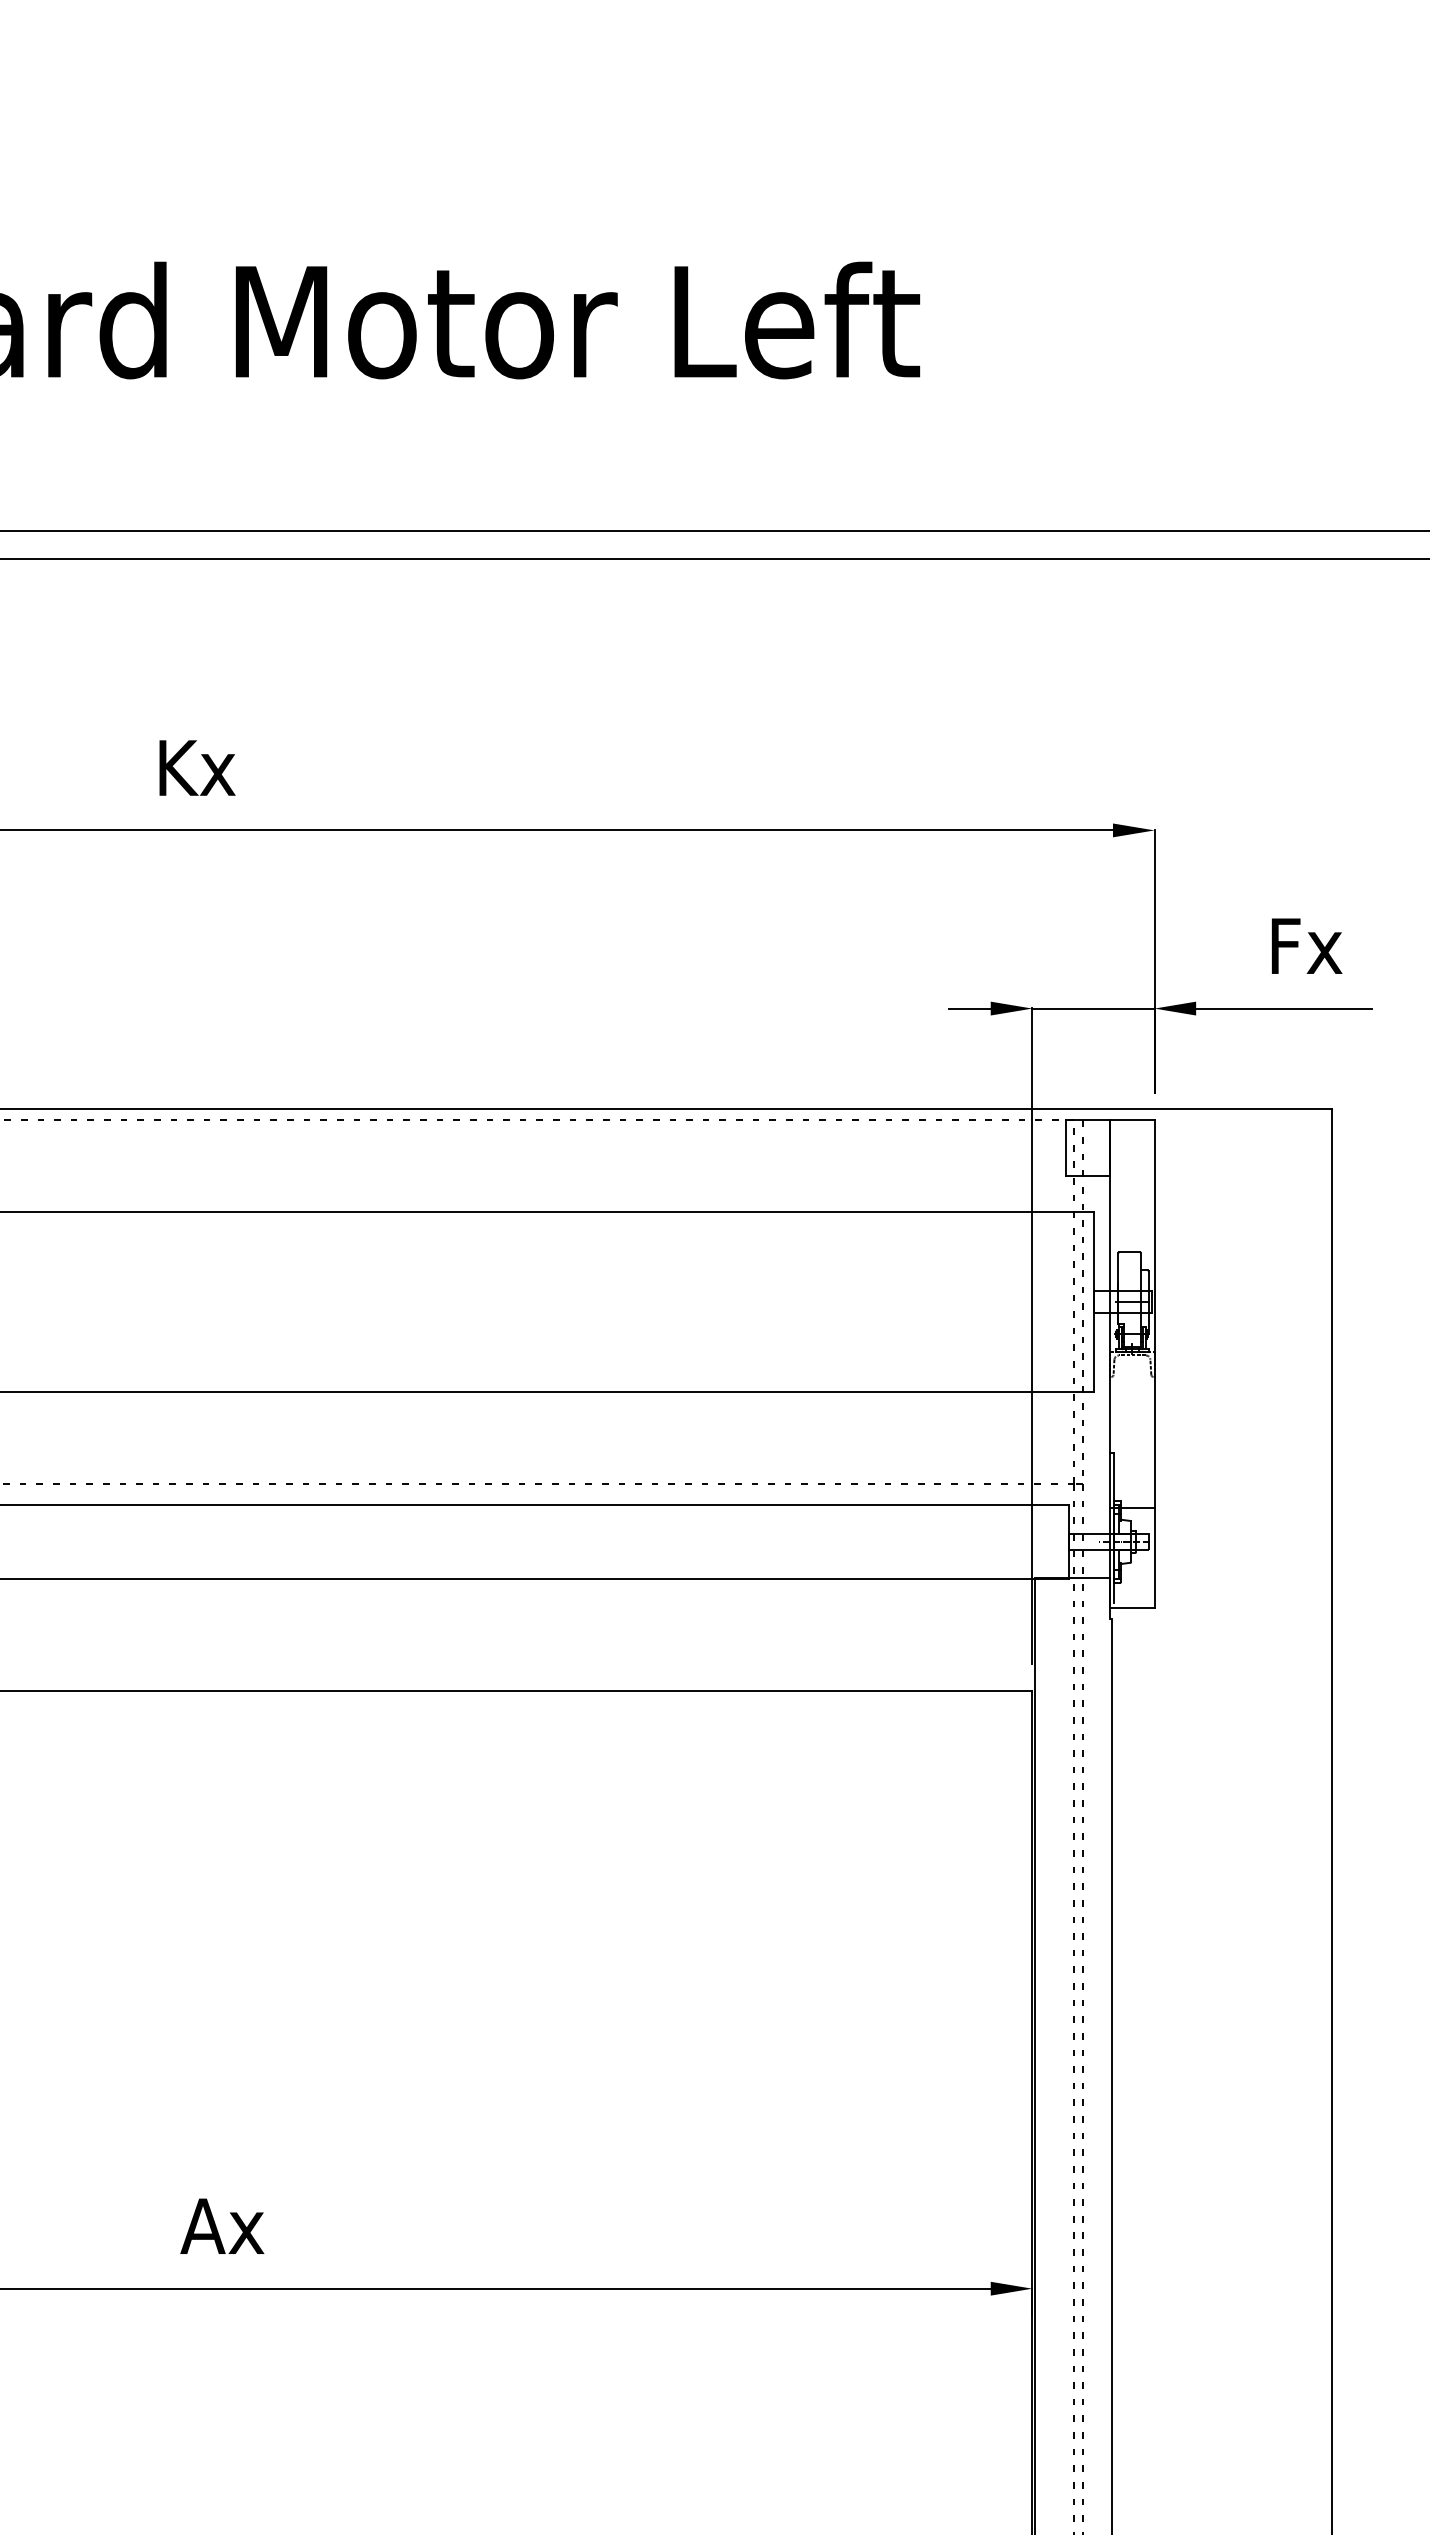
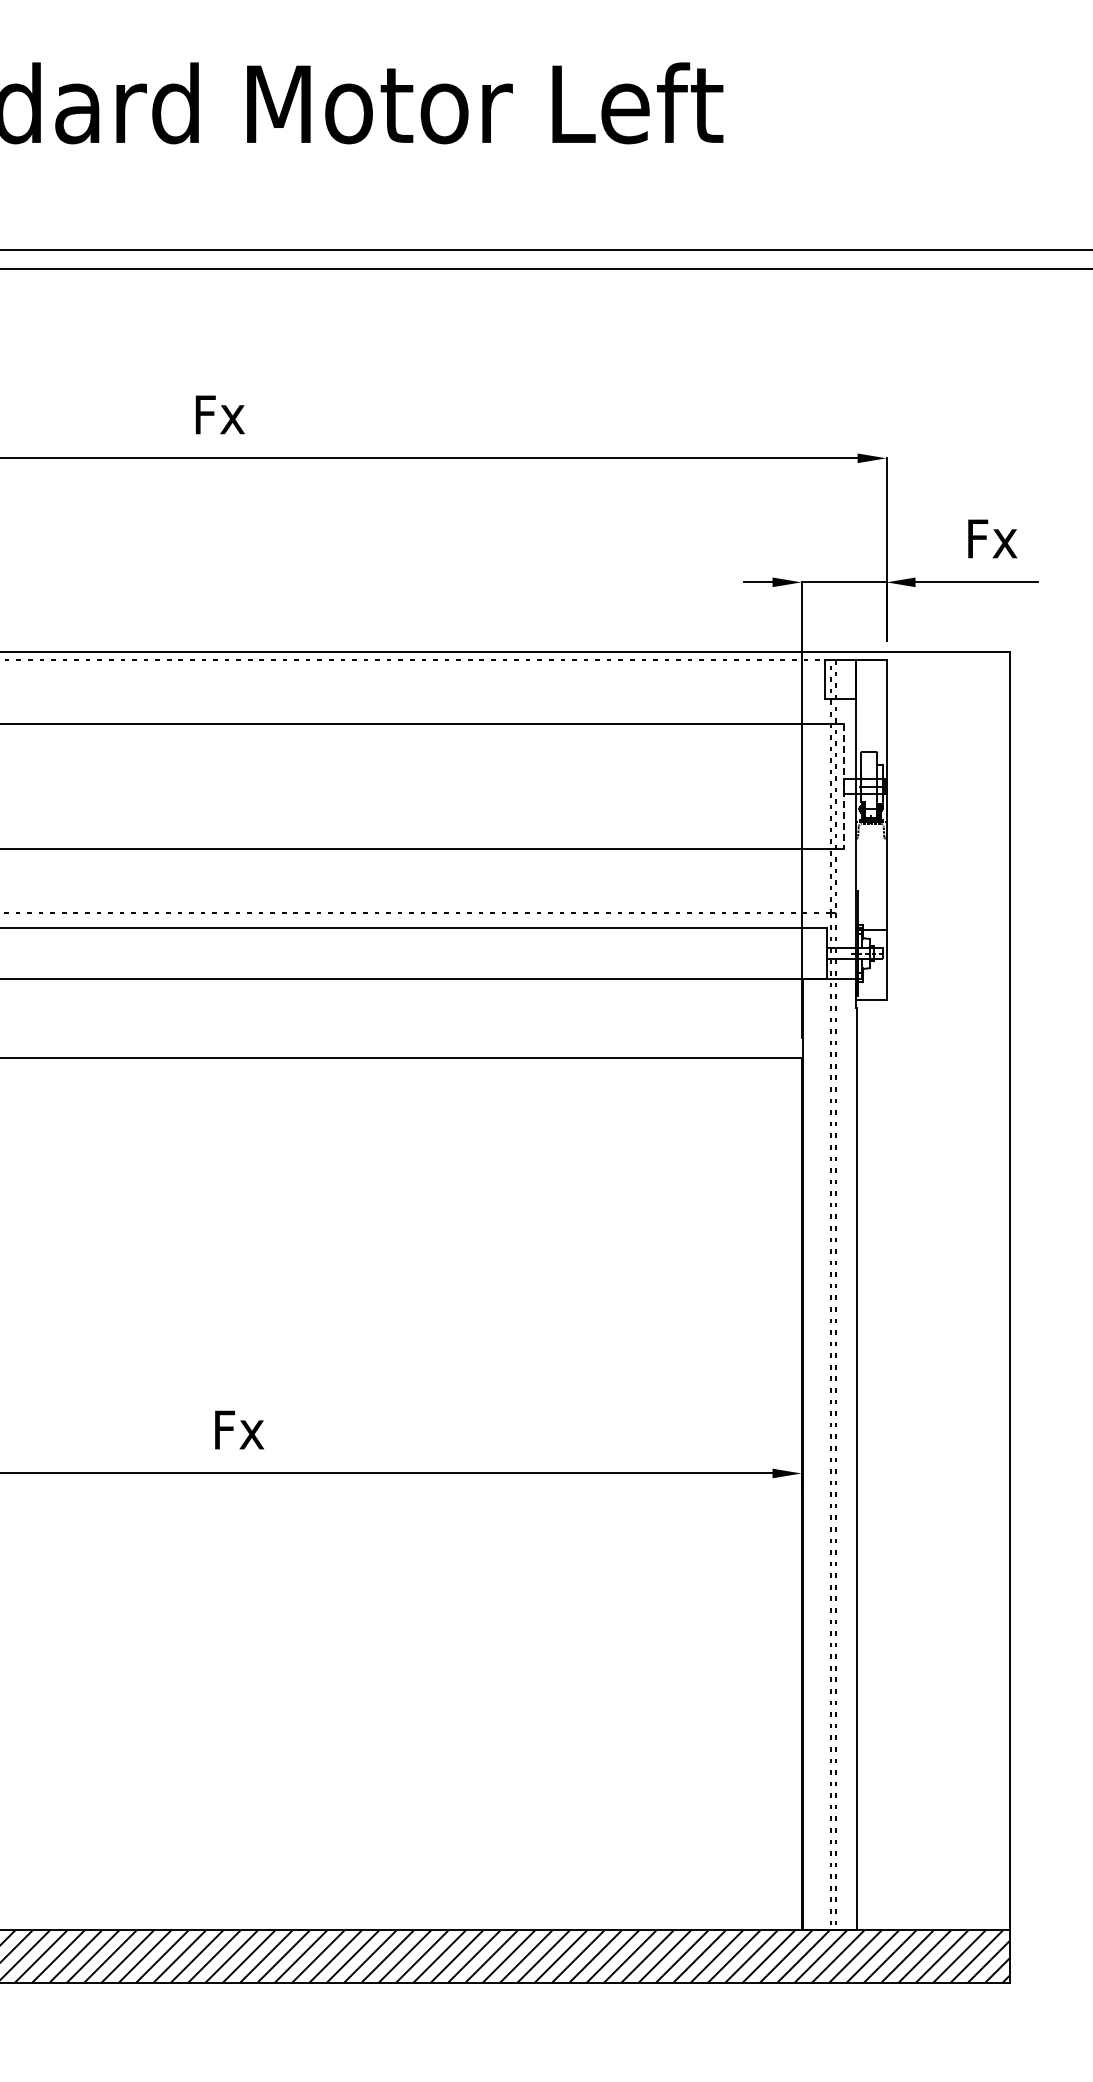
text: (197, 767) -> (220, 414), Kx -> Fx
line: (1094, 1303) -> (844, 787), solid -> dashed
text: (222, 2225) -> (237, 1429), Ax -> Fx

